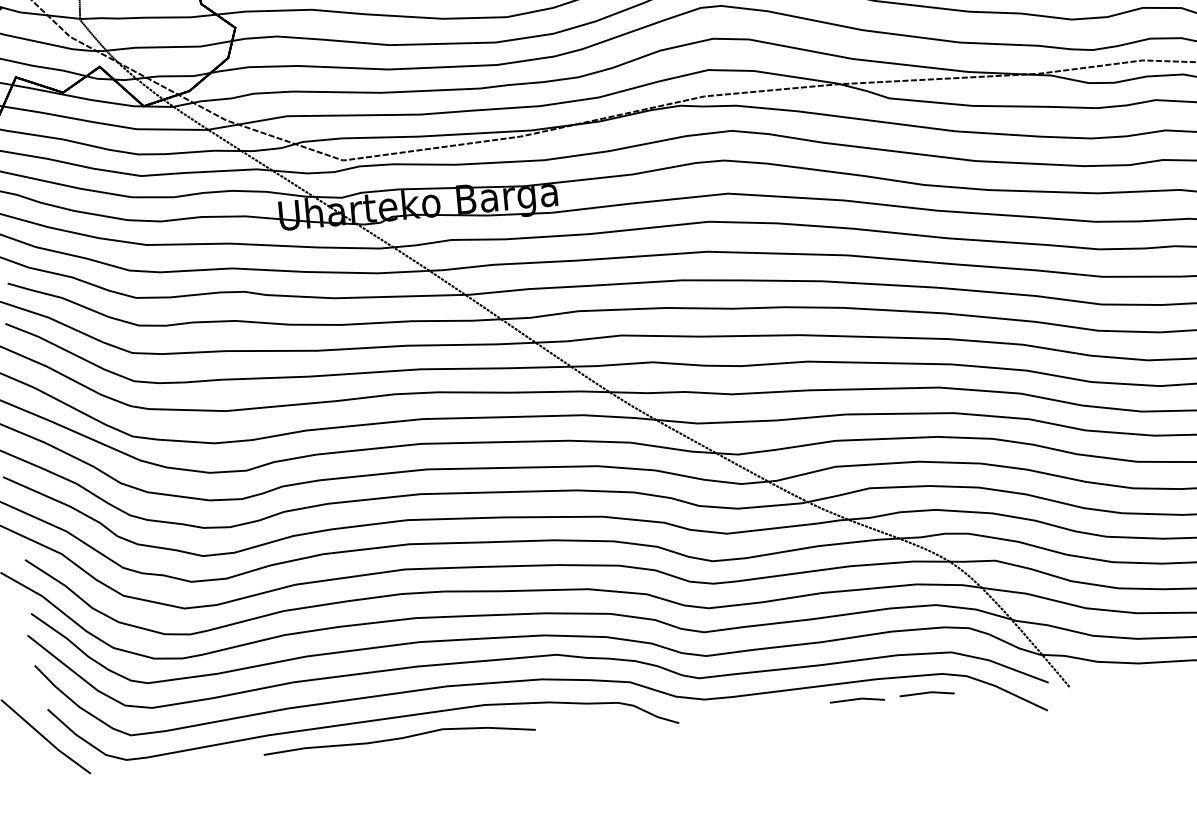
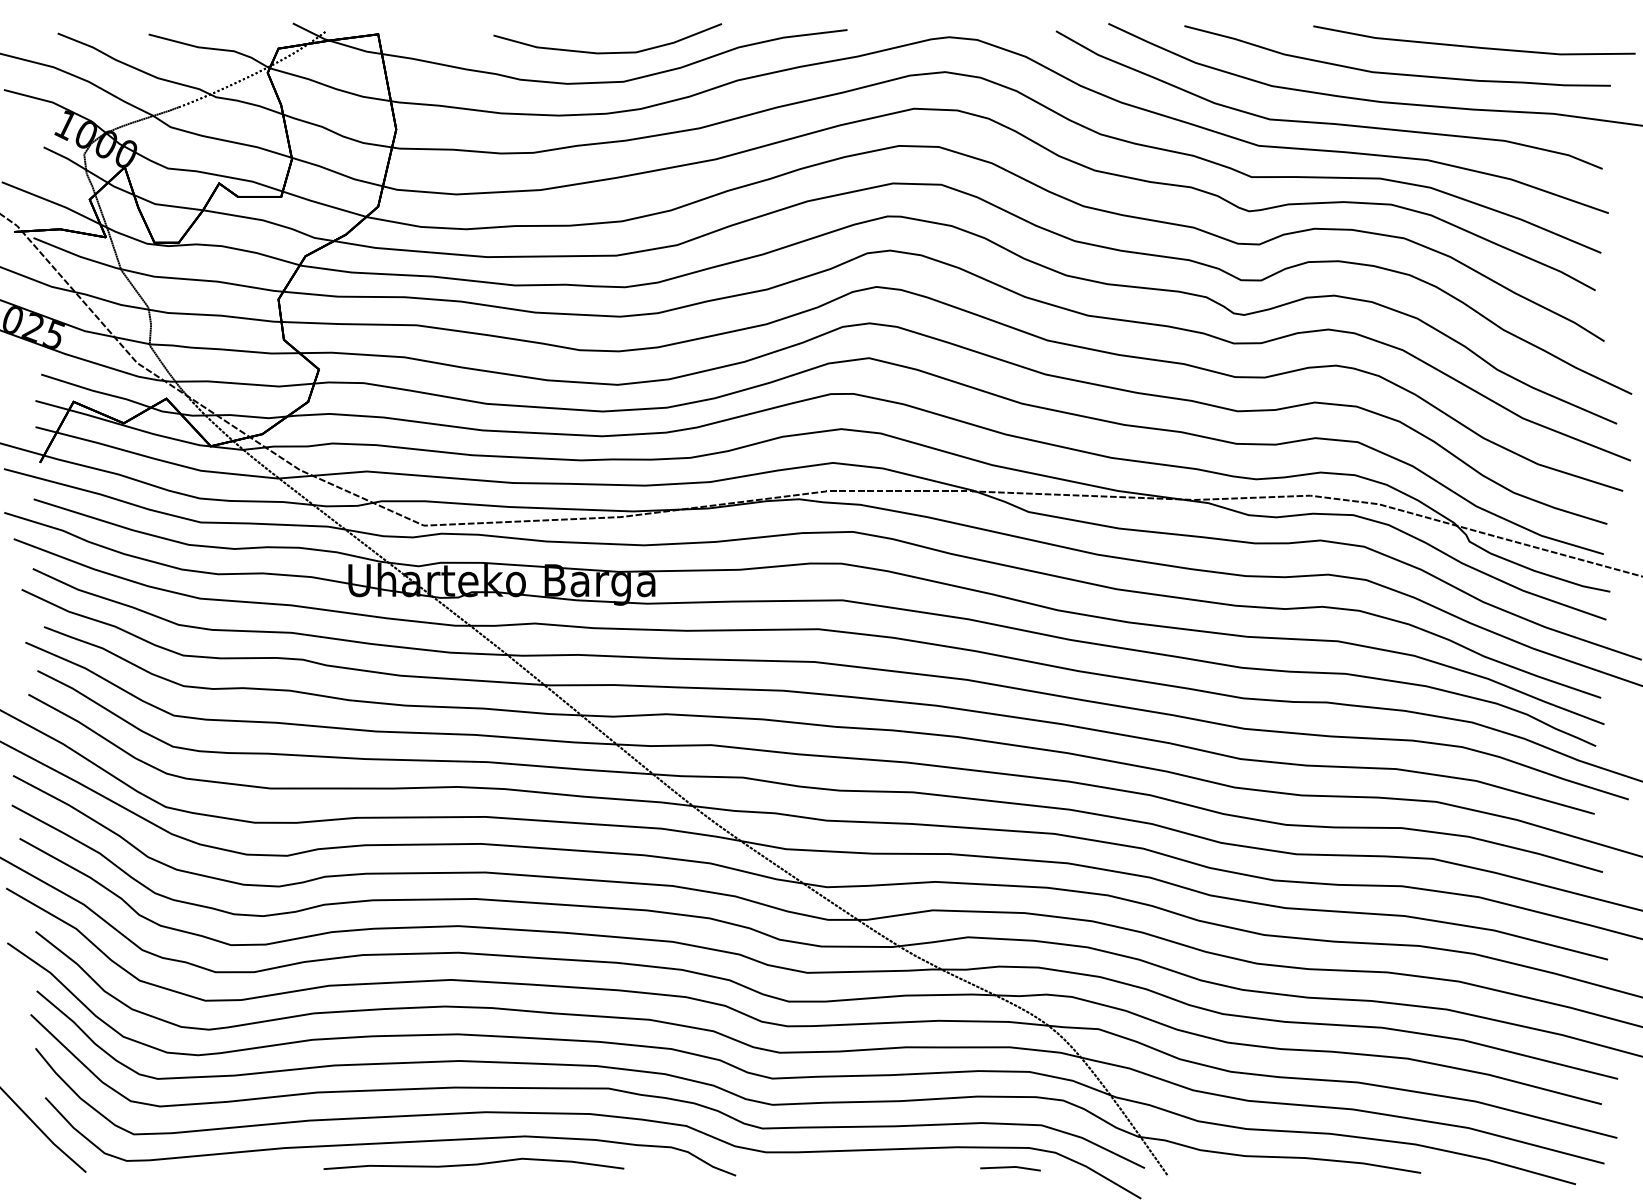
line: (857, 700) -> (933, 1168), removed
curve: (398, 737) -> (473, 1163), moved

